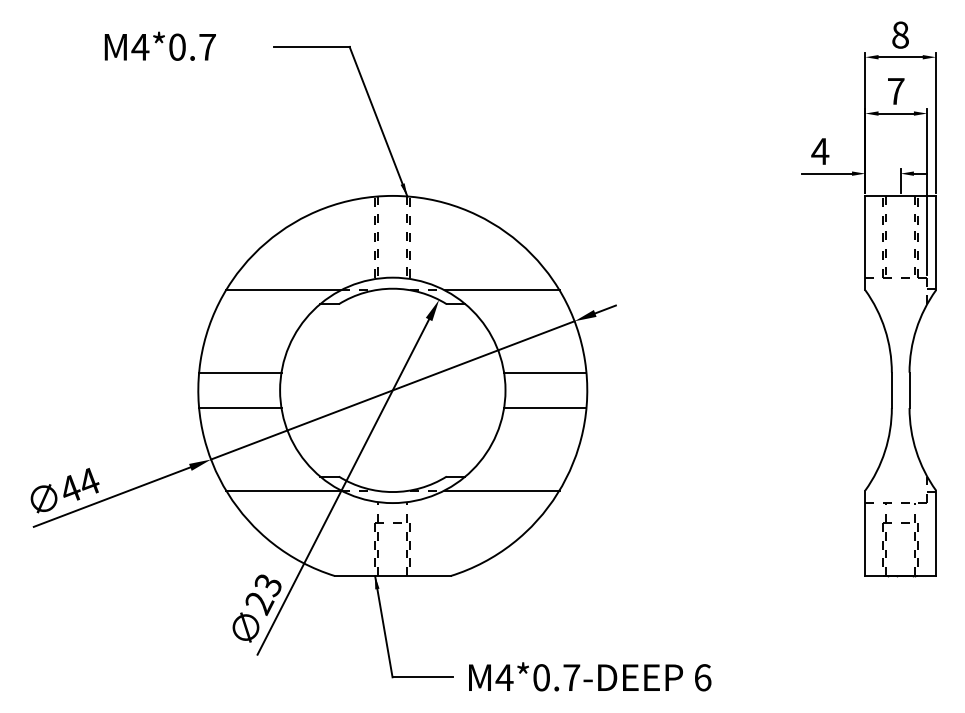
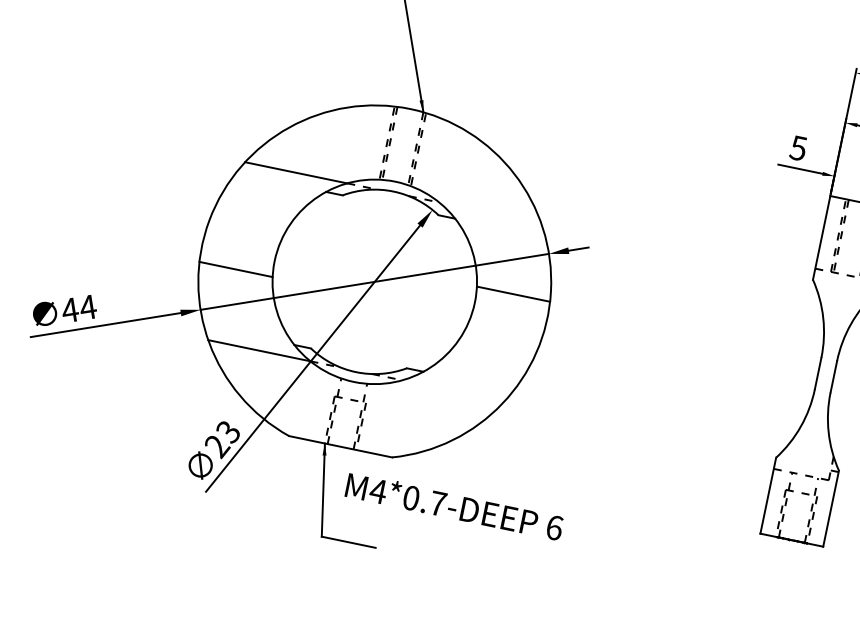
text: (820, 151) -> (798, 148), 4 -> 5
line: (501, 290) -> (489, 213), removed
line: (240, 372) -> (242, 237), removed
line: (545, 408) -> (507, 326), removed
line: (501, 490) -> (452, 390), removed
text: (590, 676) -> (455, 506), moved

